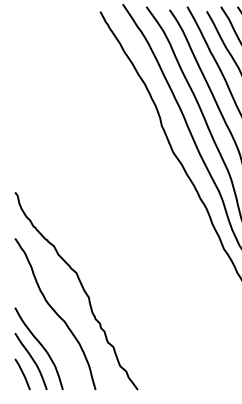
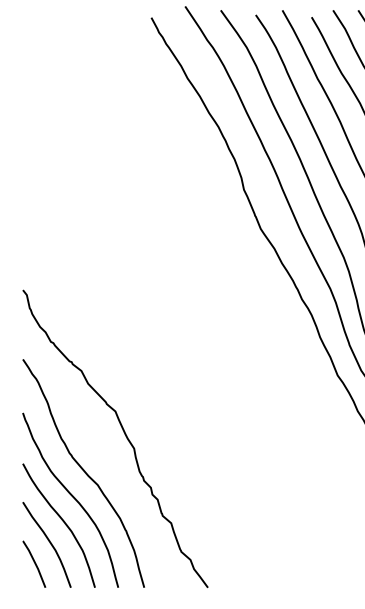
curve: (47, 330) -> (71, 498), added

